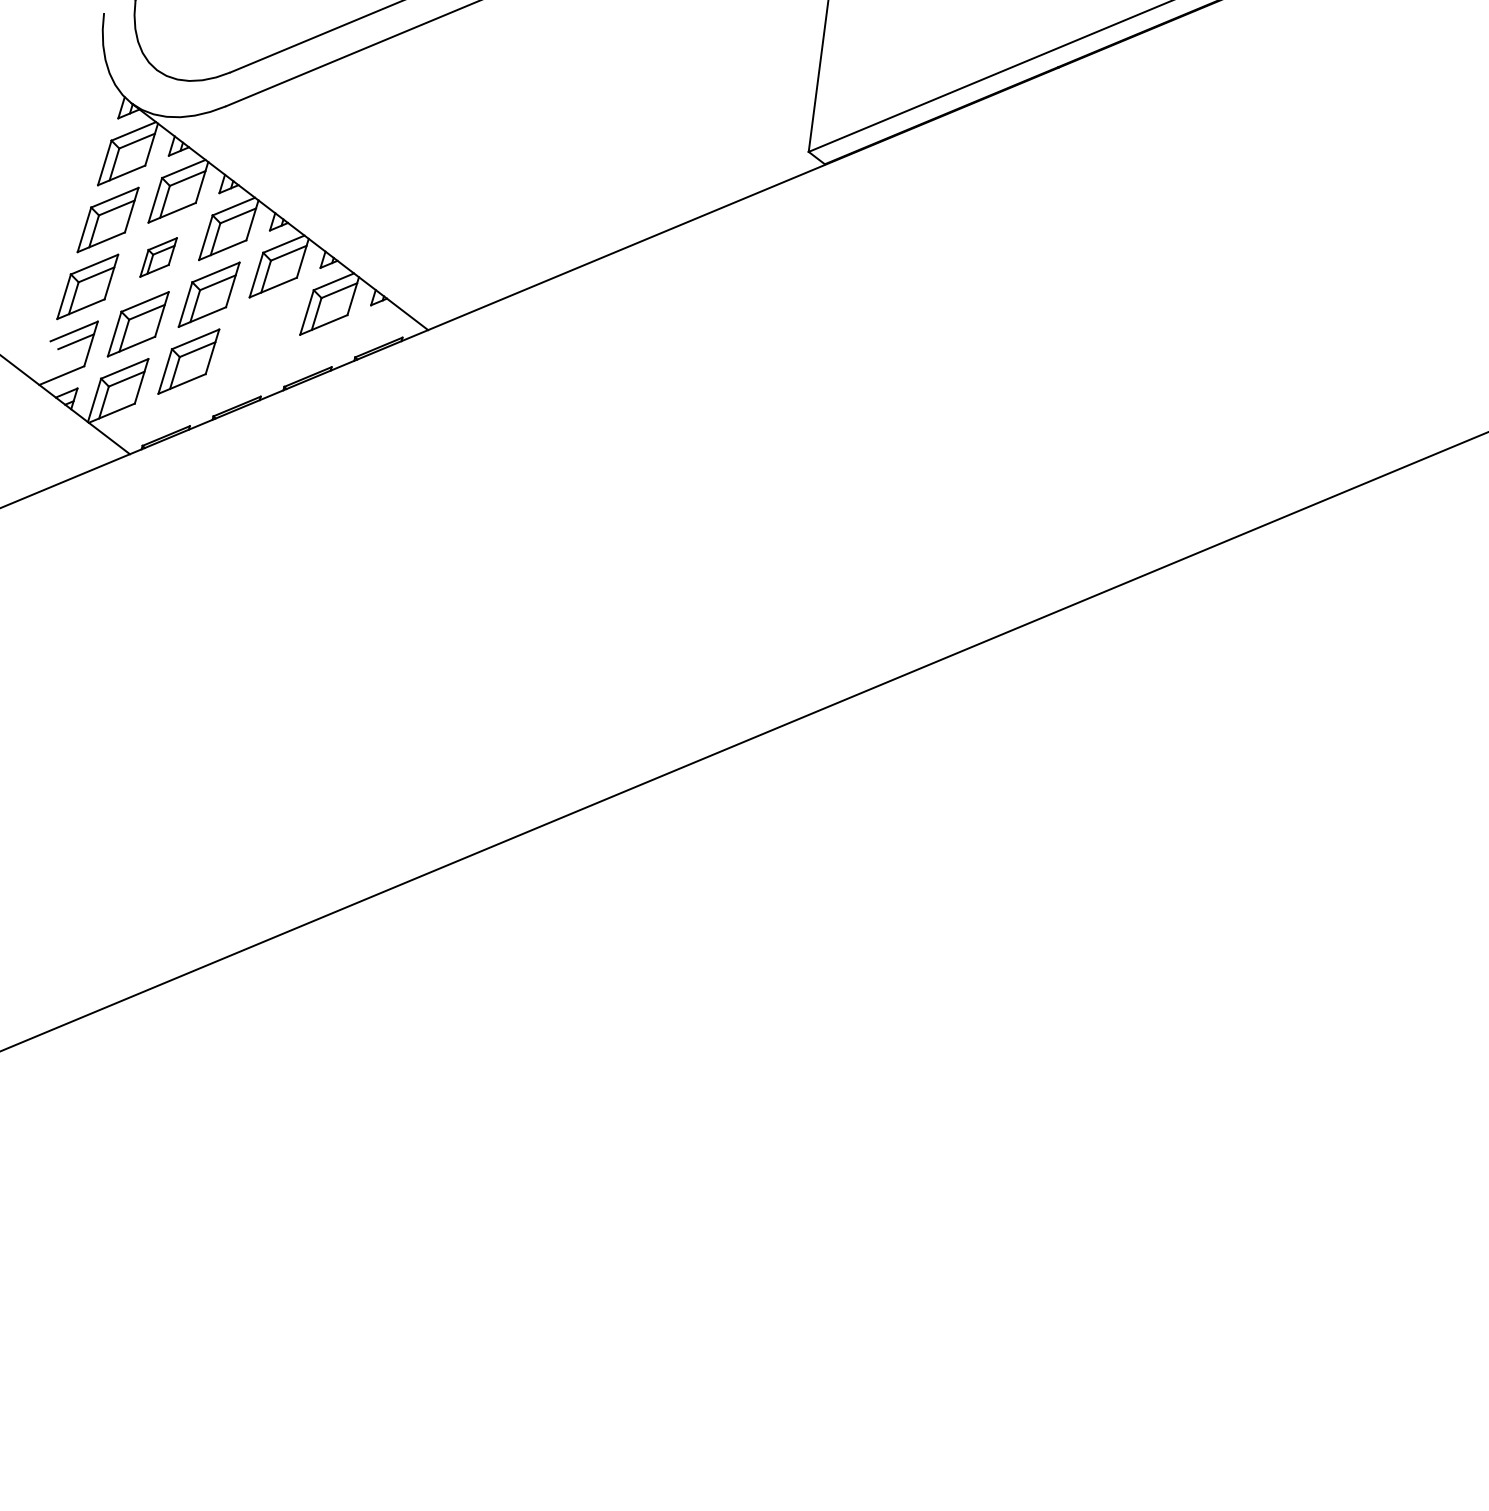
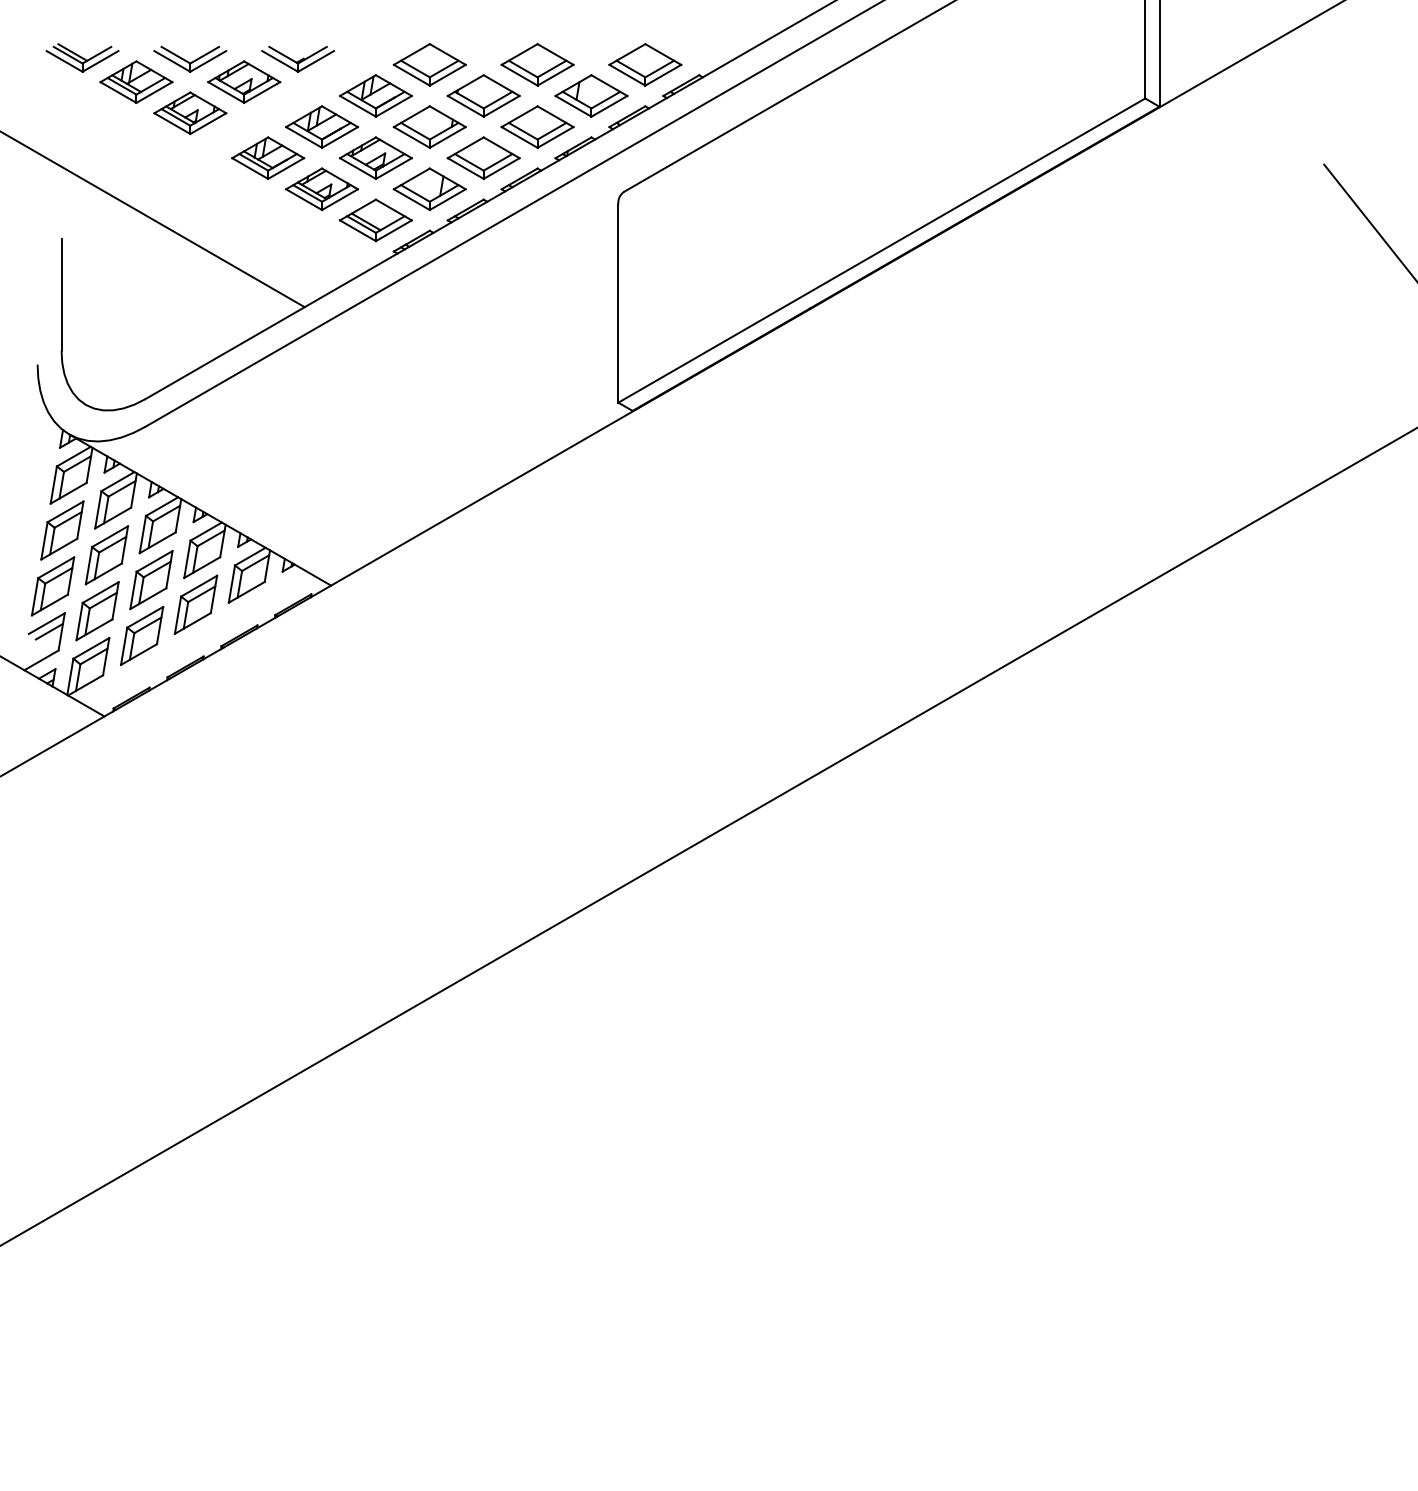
part: (158, 257) -> (106, 555), size x1.67
part: (259, 331) -> (195, 604), added

